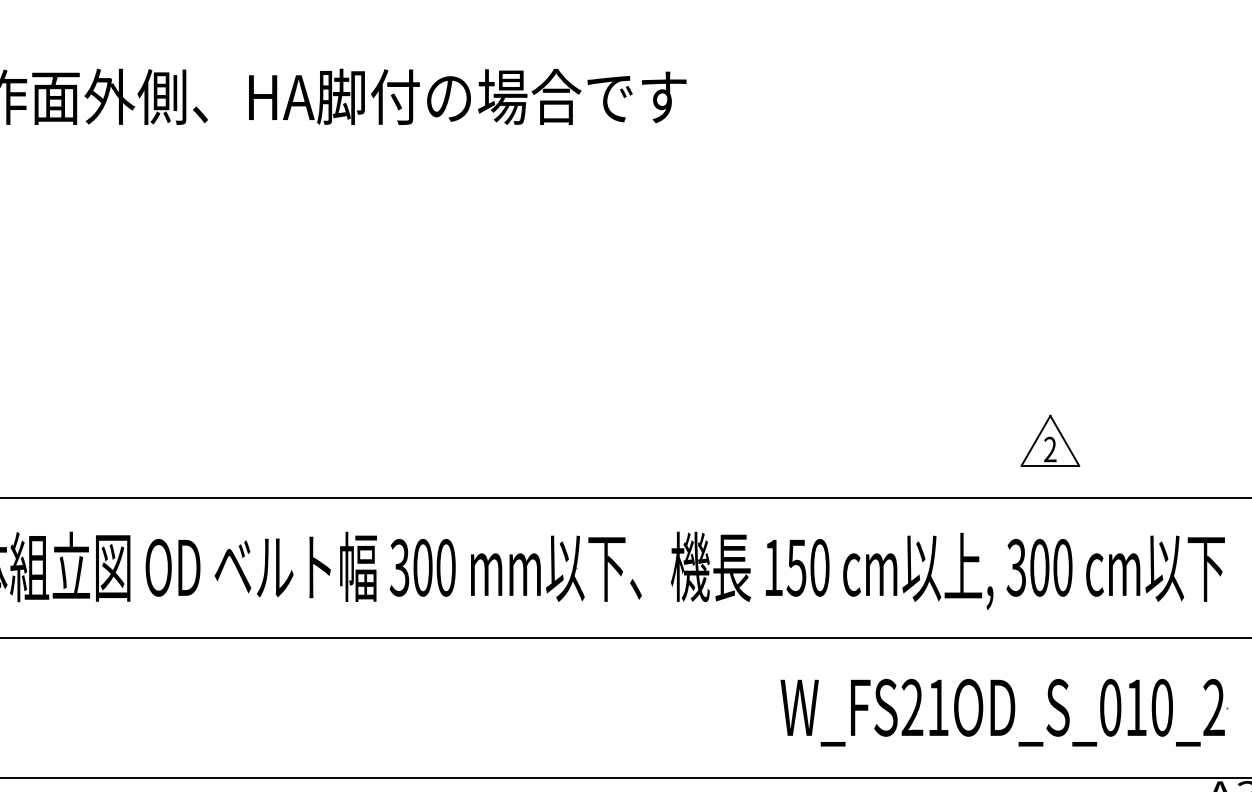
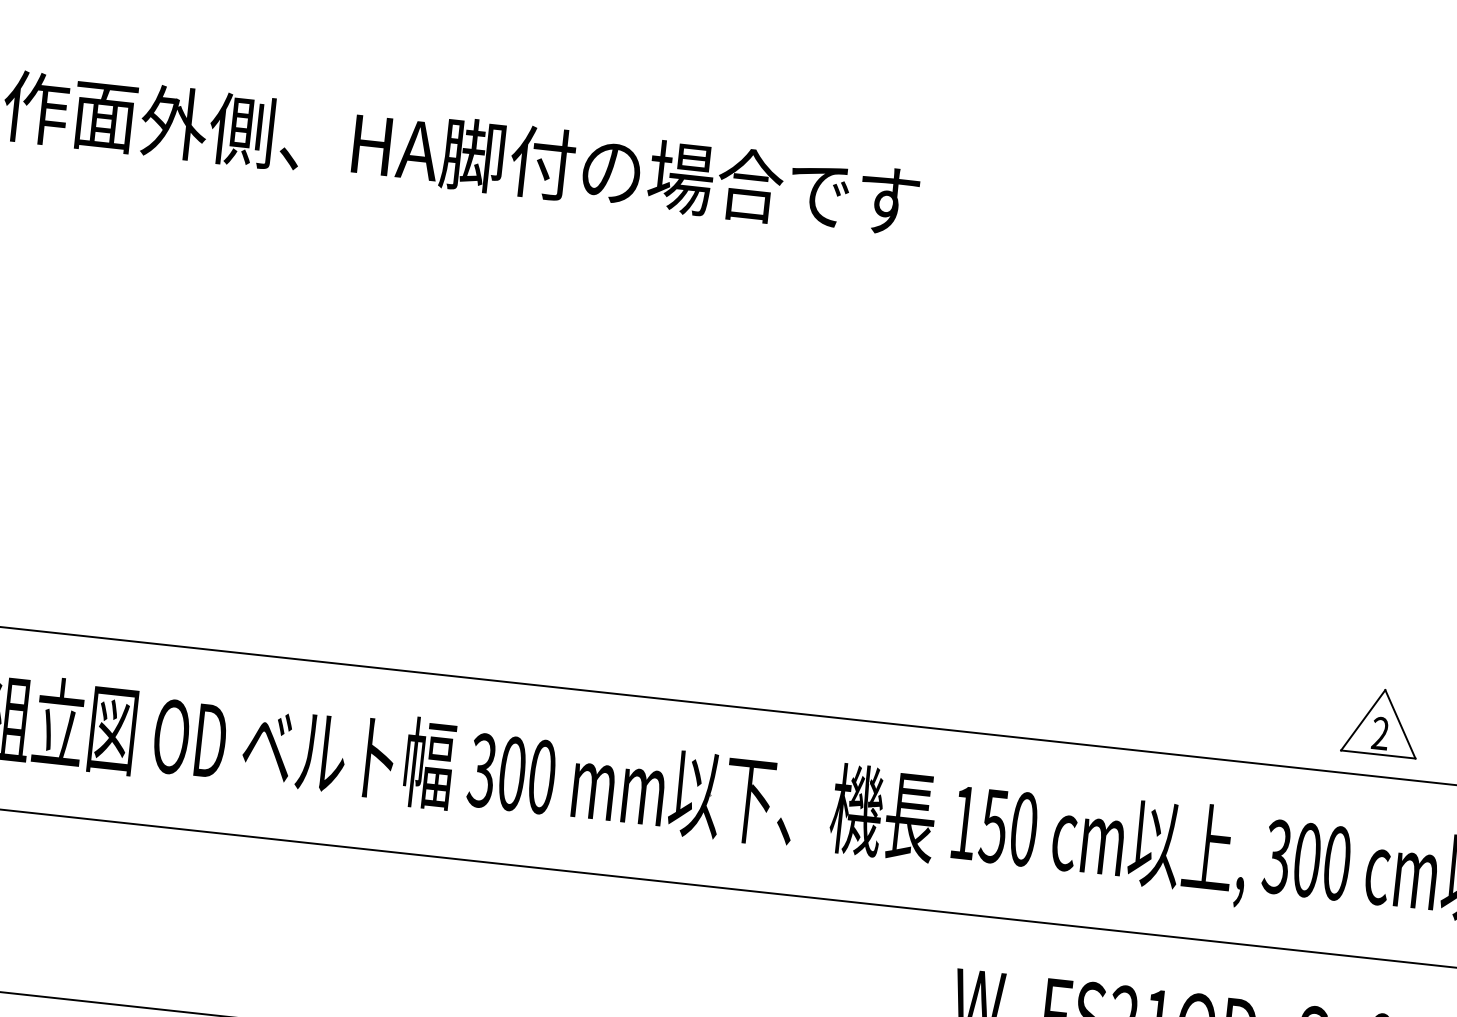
part: (1050, 440) -> (1382, 721), moved

